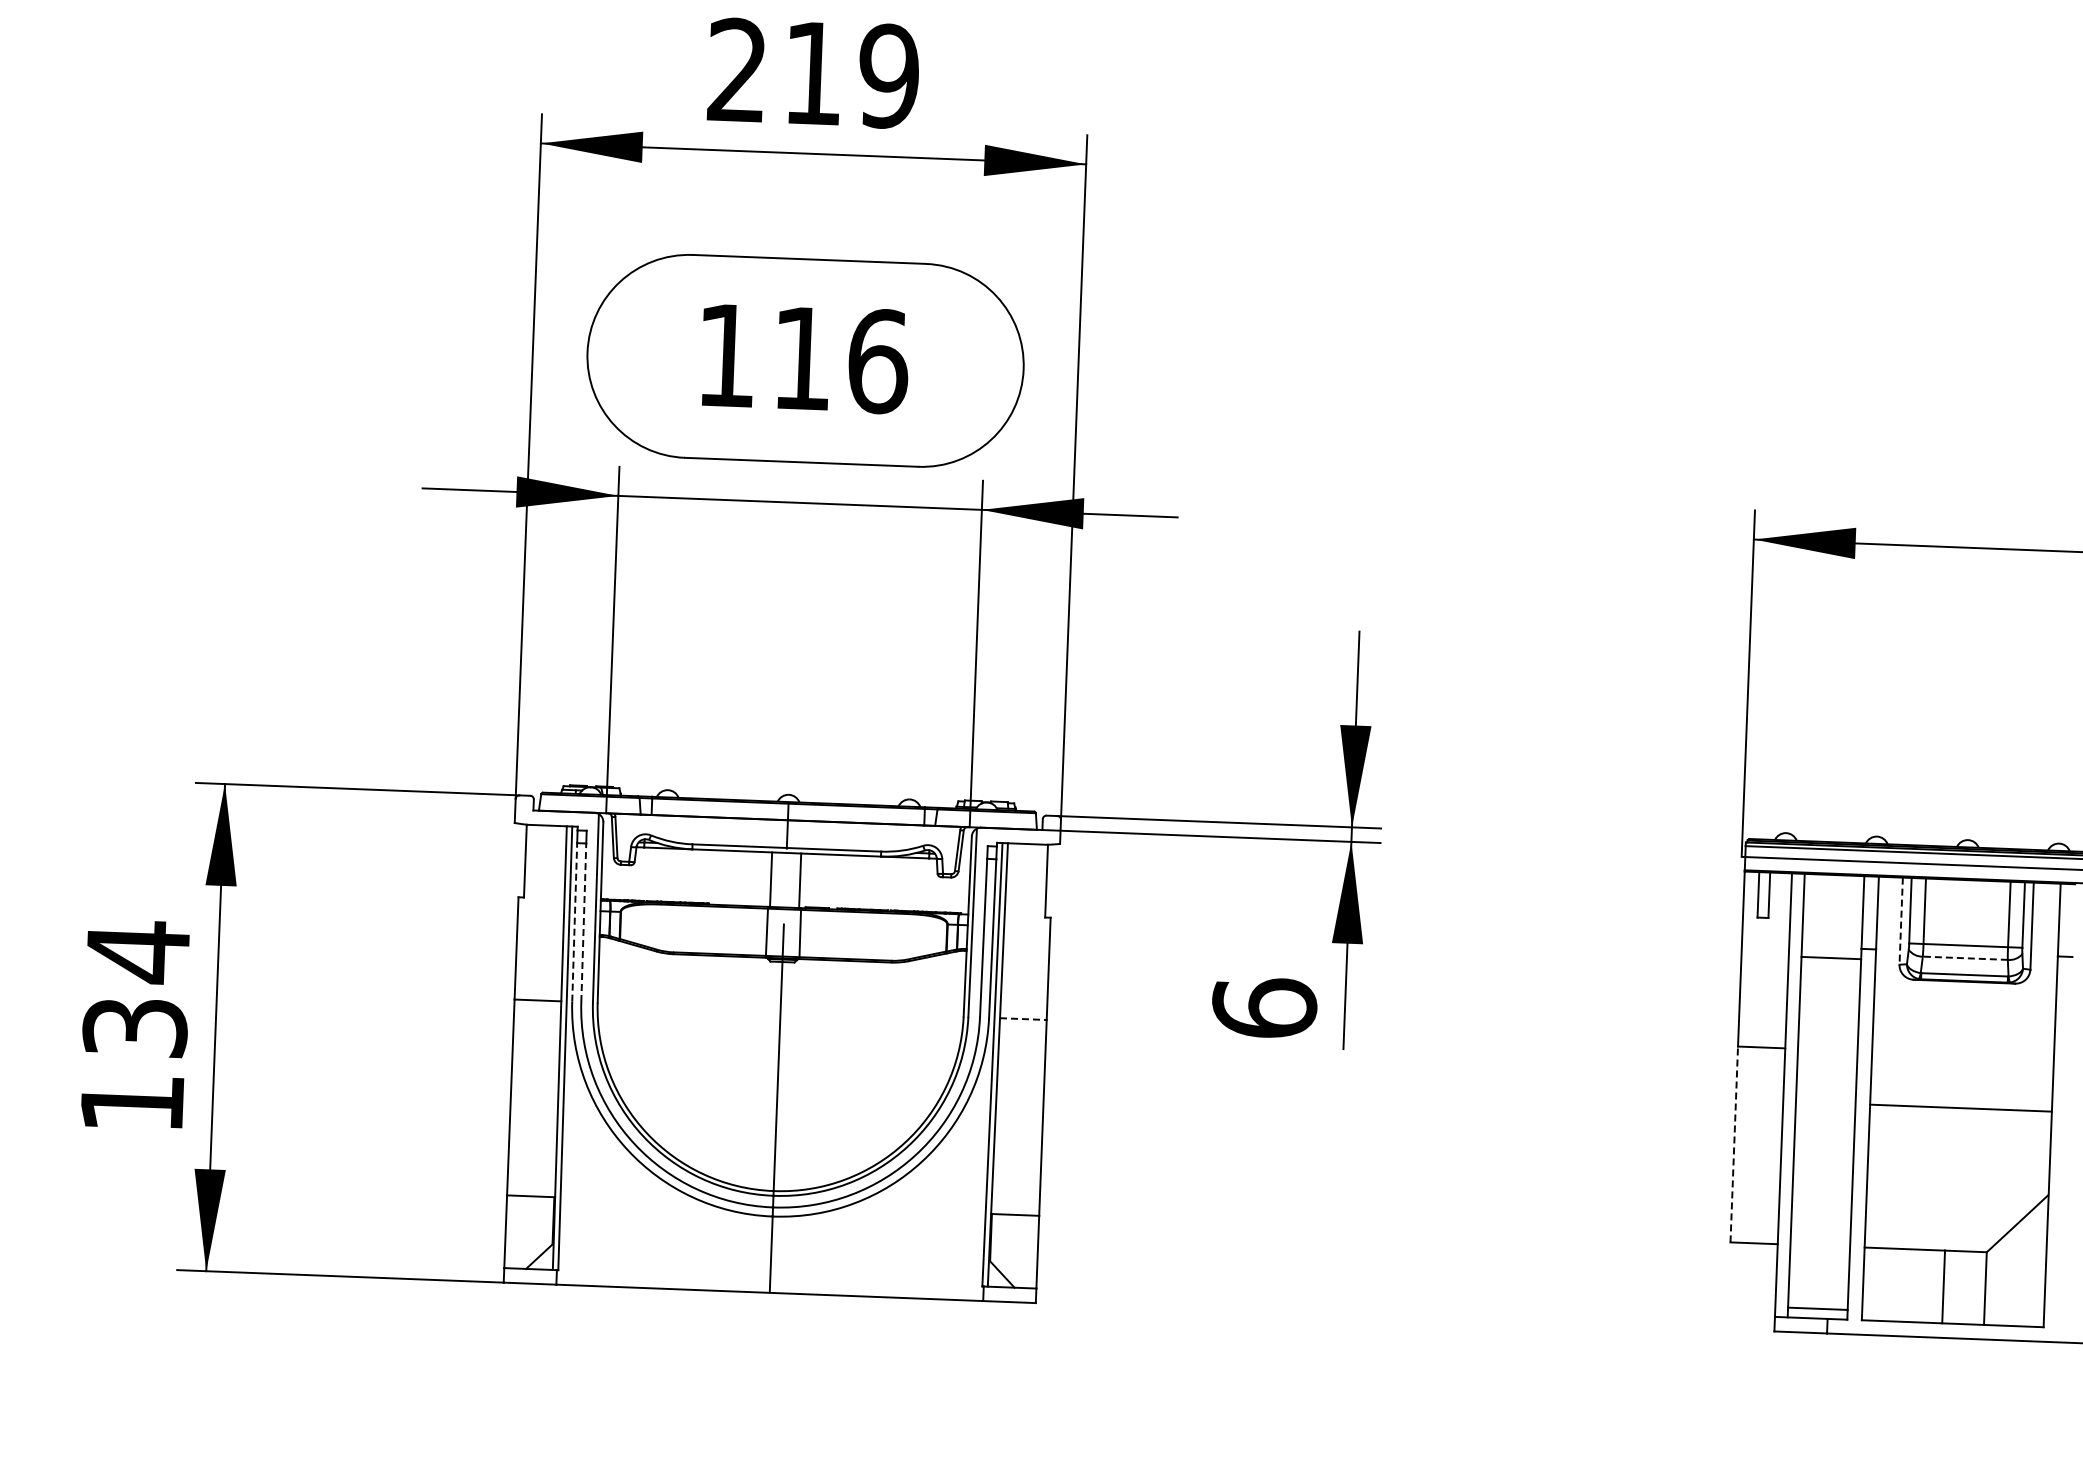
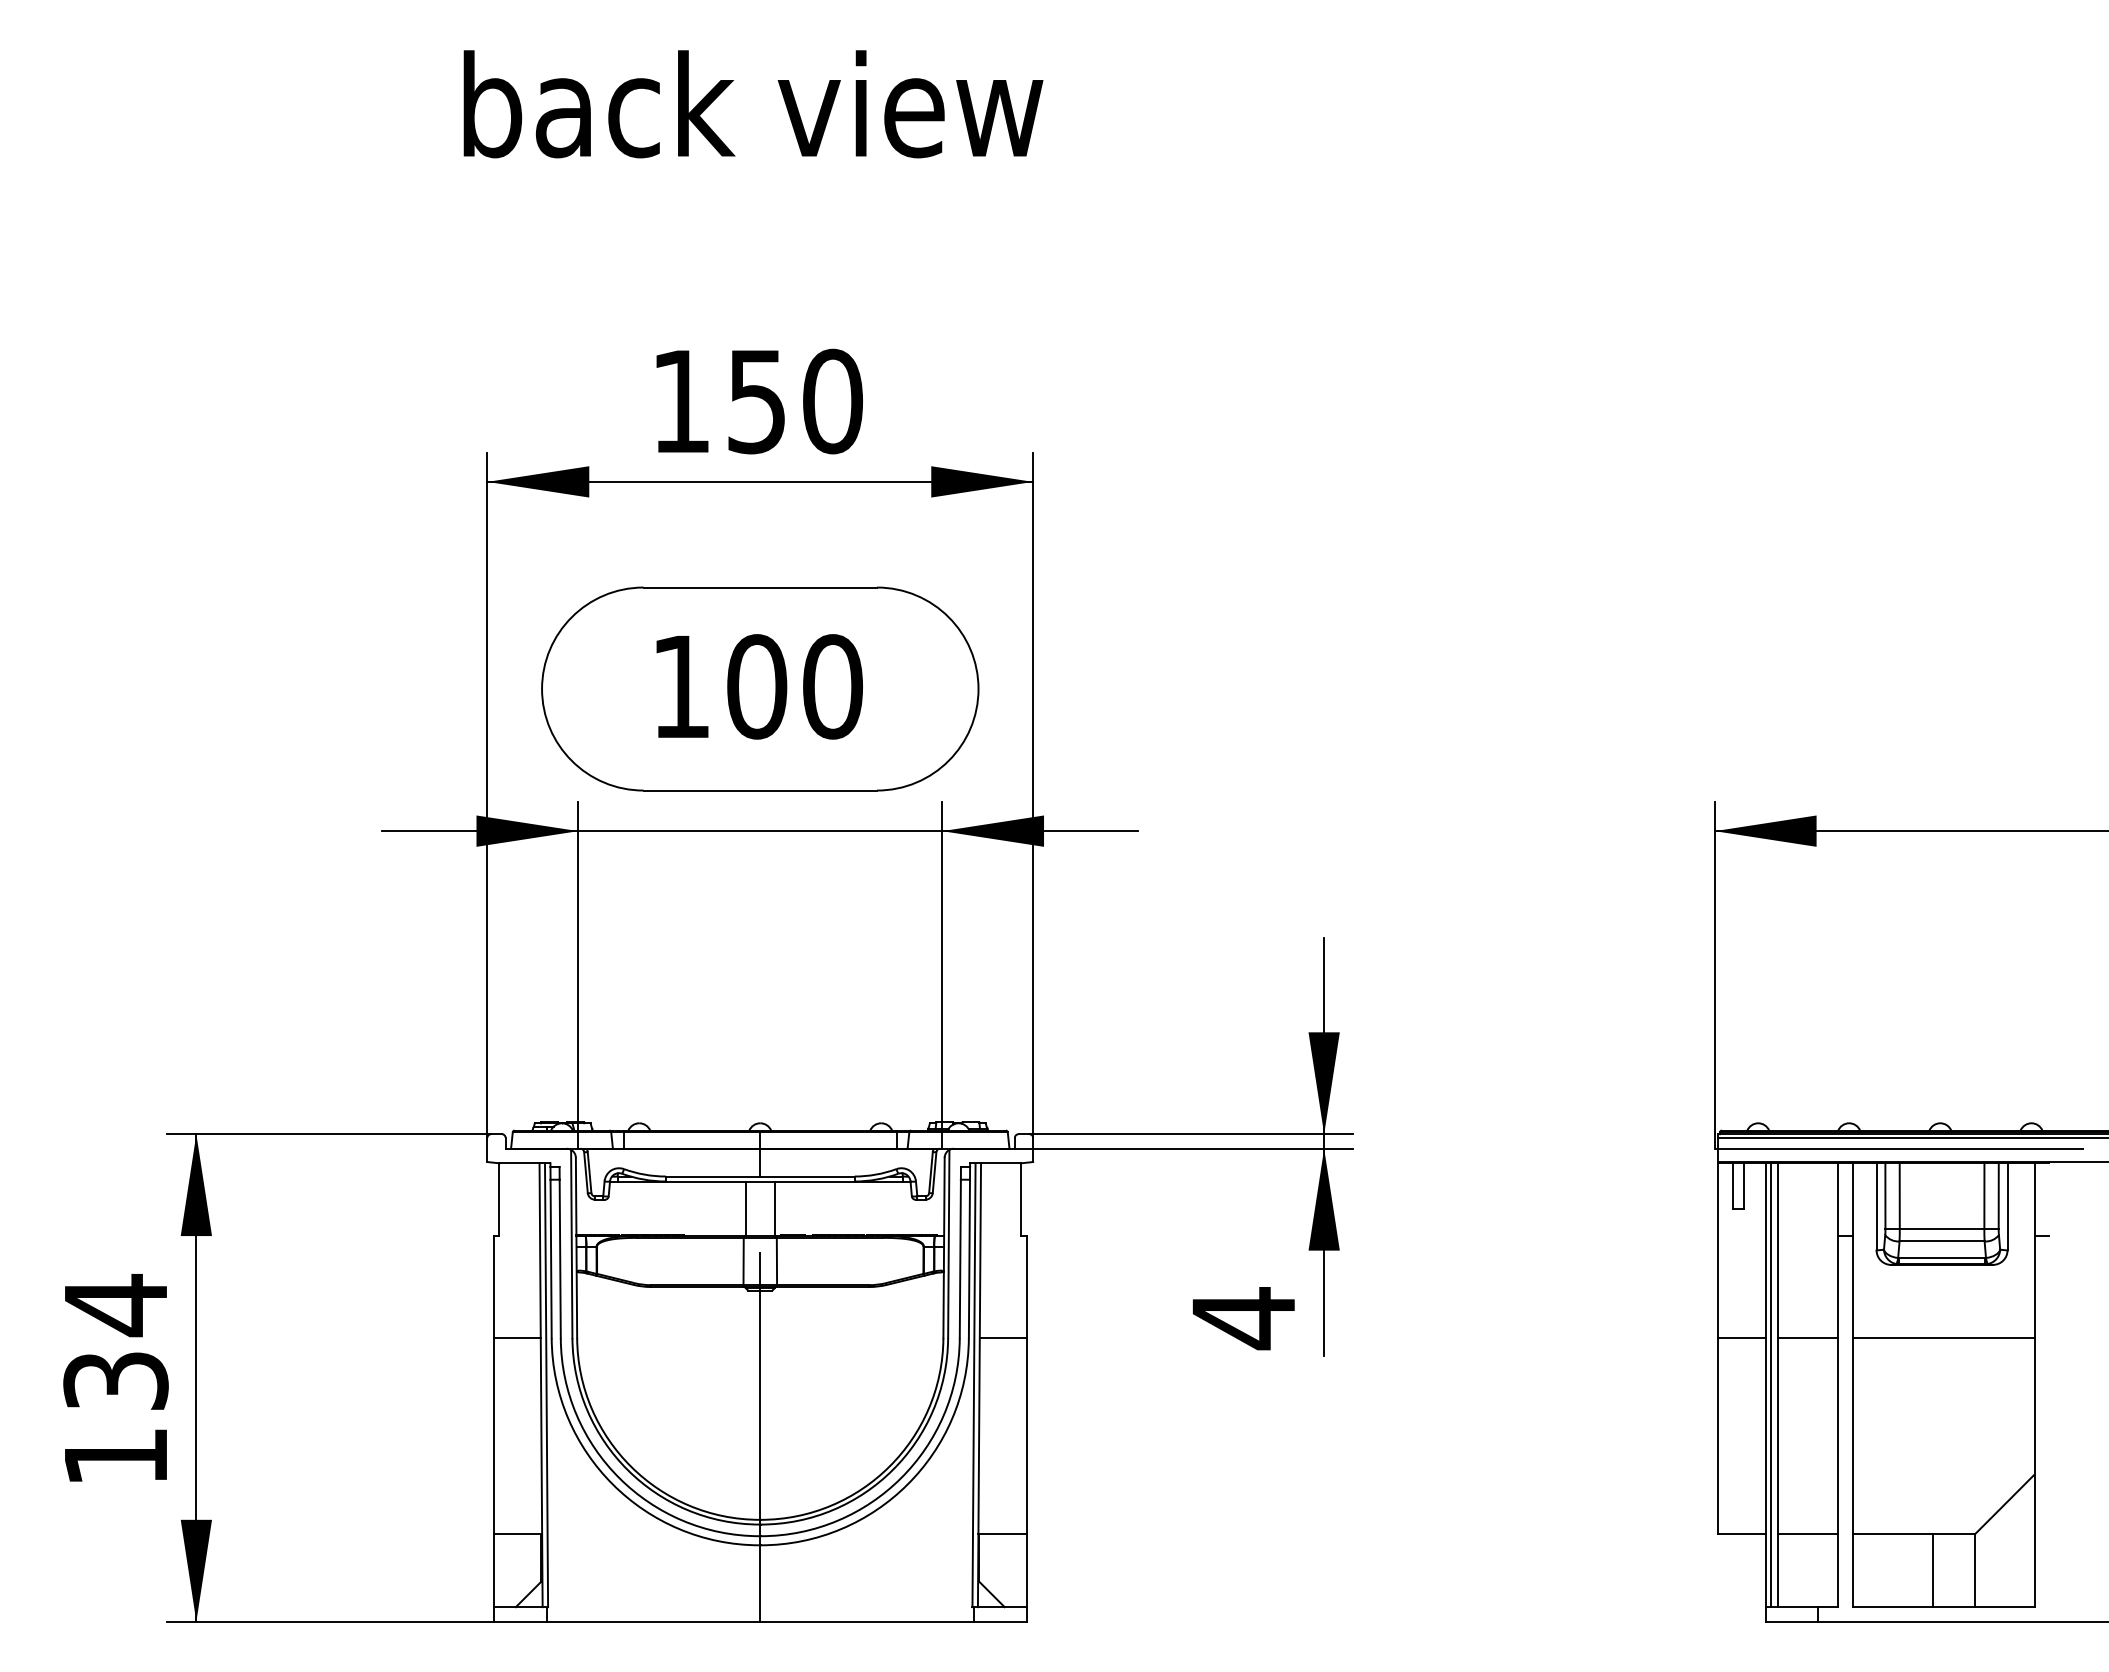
text: (813, 73) -> (757, 401), 219 -> 150
text: (840, 359) -> (795, 686), 116 -> 100
line: (1901, 920) -> (1876, 1206), dashed -> solid
line: (575, 921) -> (551, 1258), dashed -> solid
line: (584, 922) -> (560, 1258), dashed -> solid
line: (1831, 958) -> (1808, 1338), moved
line: (1965, 958) -> (1942, 1241), dashed -> solid
text: (1264, 1008) -> (1243, 1318), 6 -> 4
line: (1023, 1019) -> (1003, 1338), dashed -> solid
line: (1789, 1095) -> (1771, 1385), added
line: (1960, 1108) -> (1943, 1338), moved
line: (1734, 1144) -> (1718, 1436), dashed -> solid
line: (1818, 1308) -> (1808, 1534), moved

